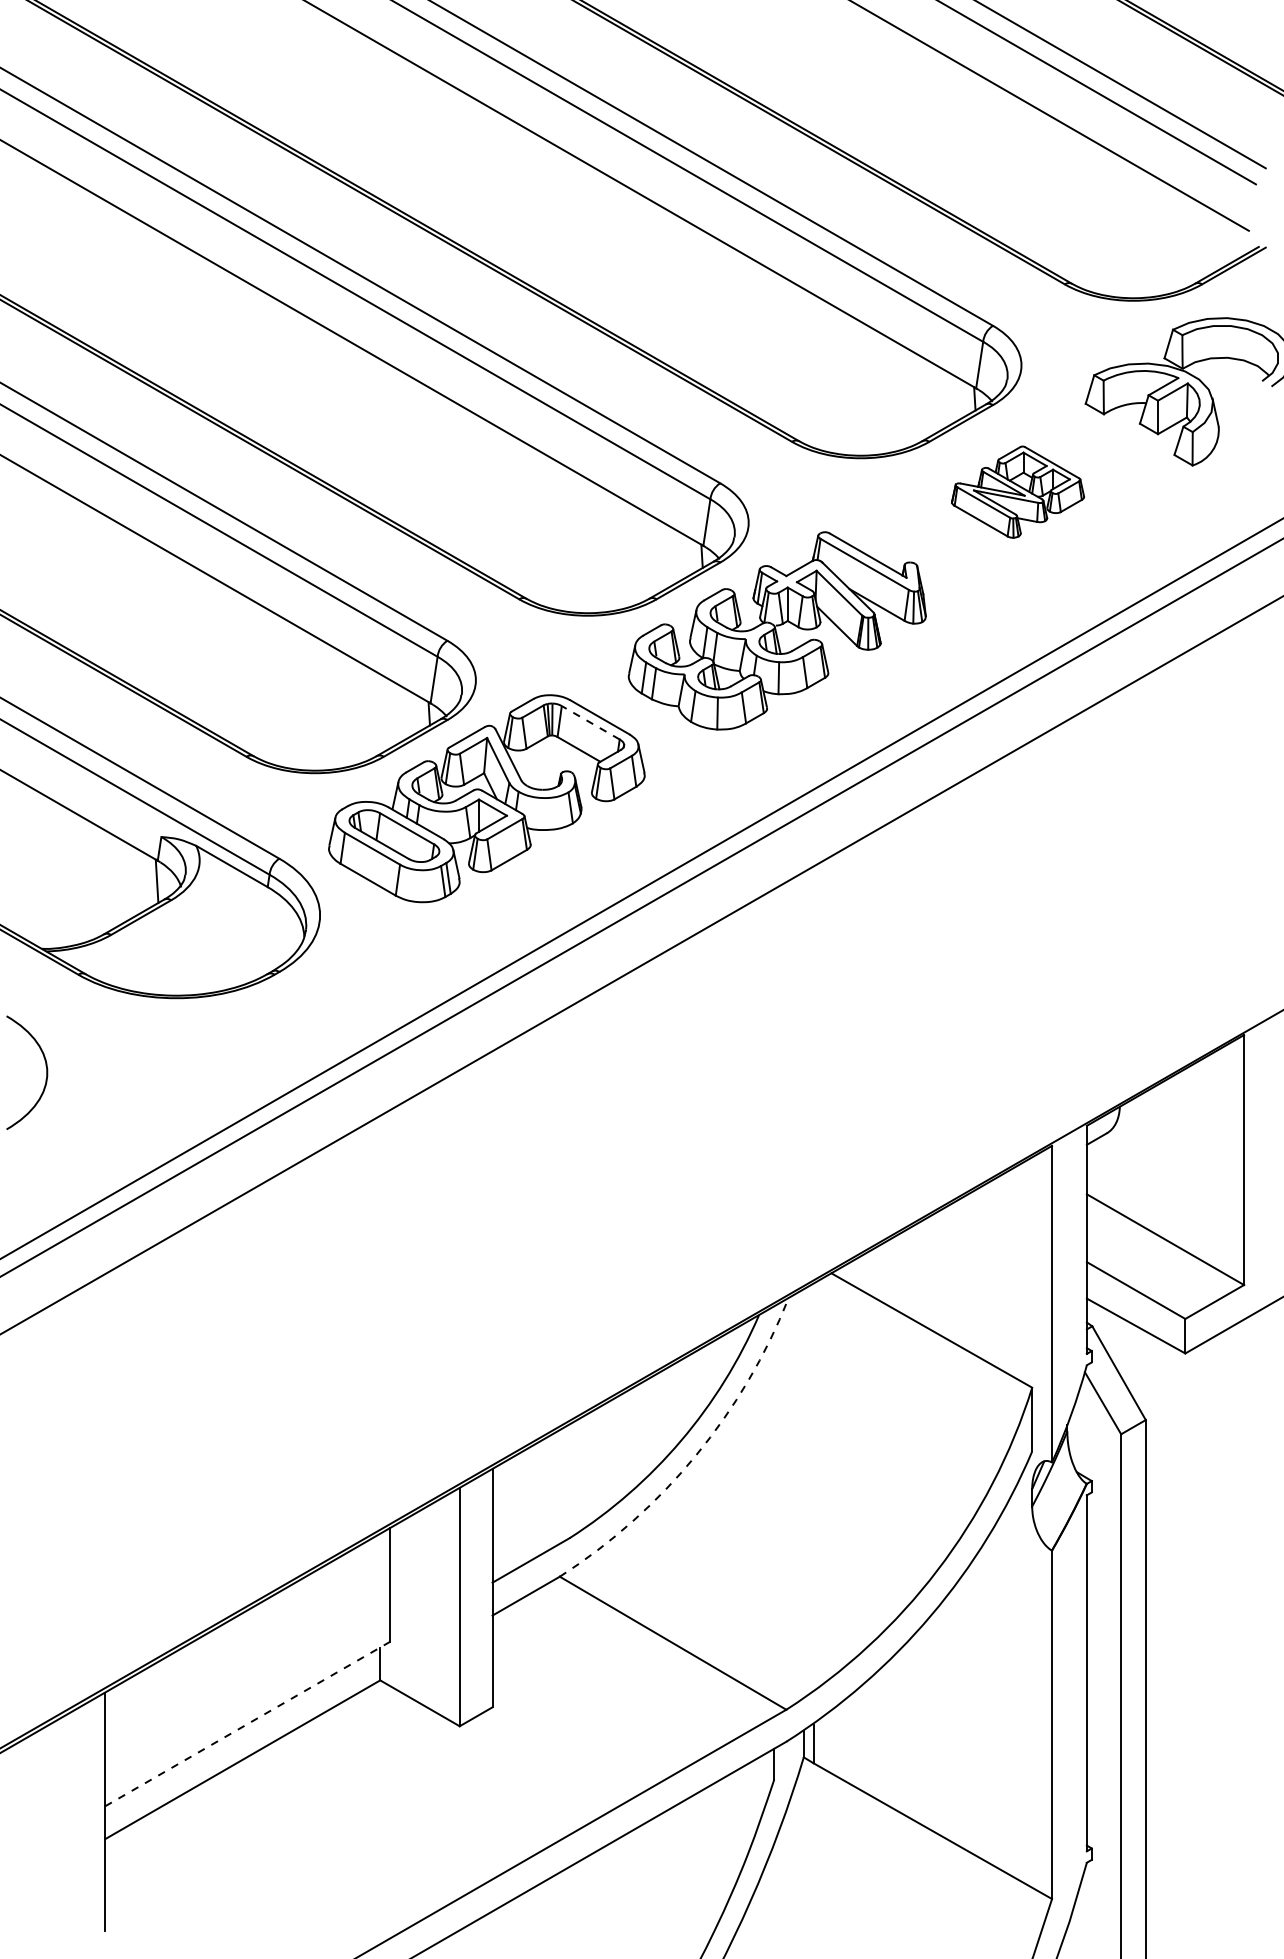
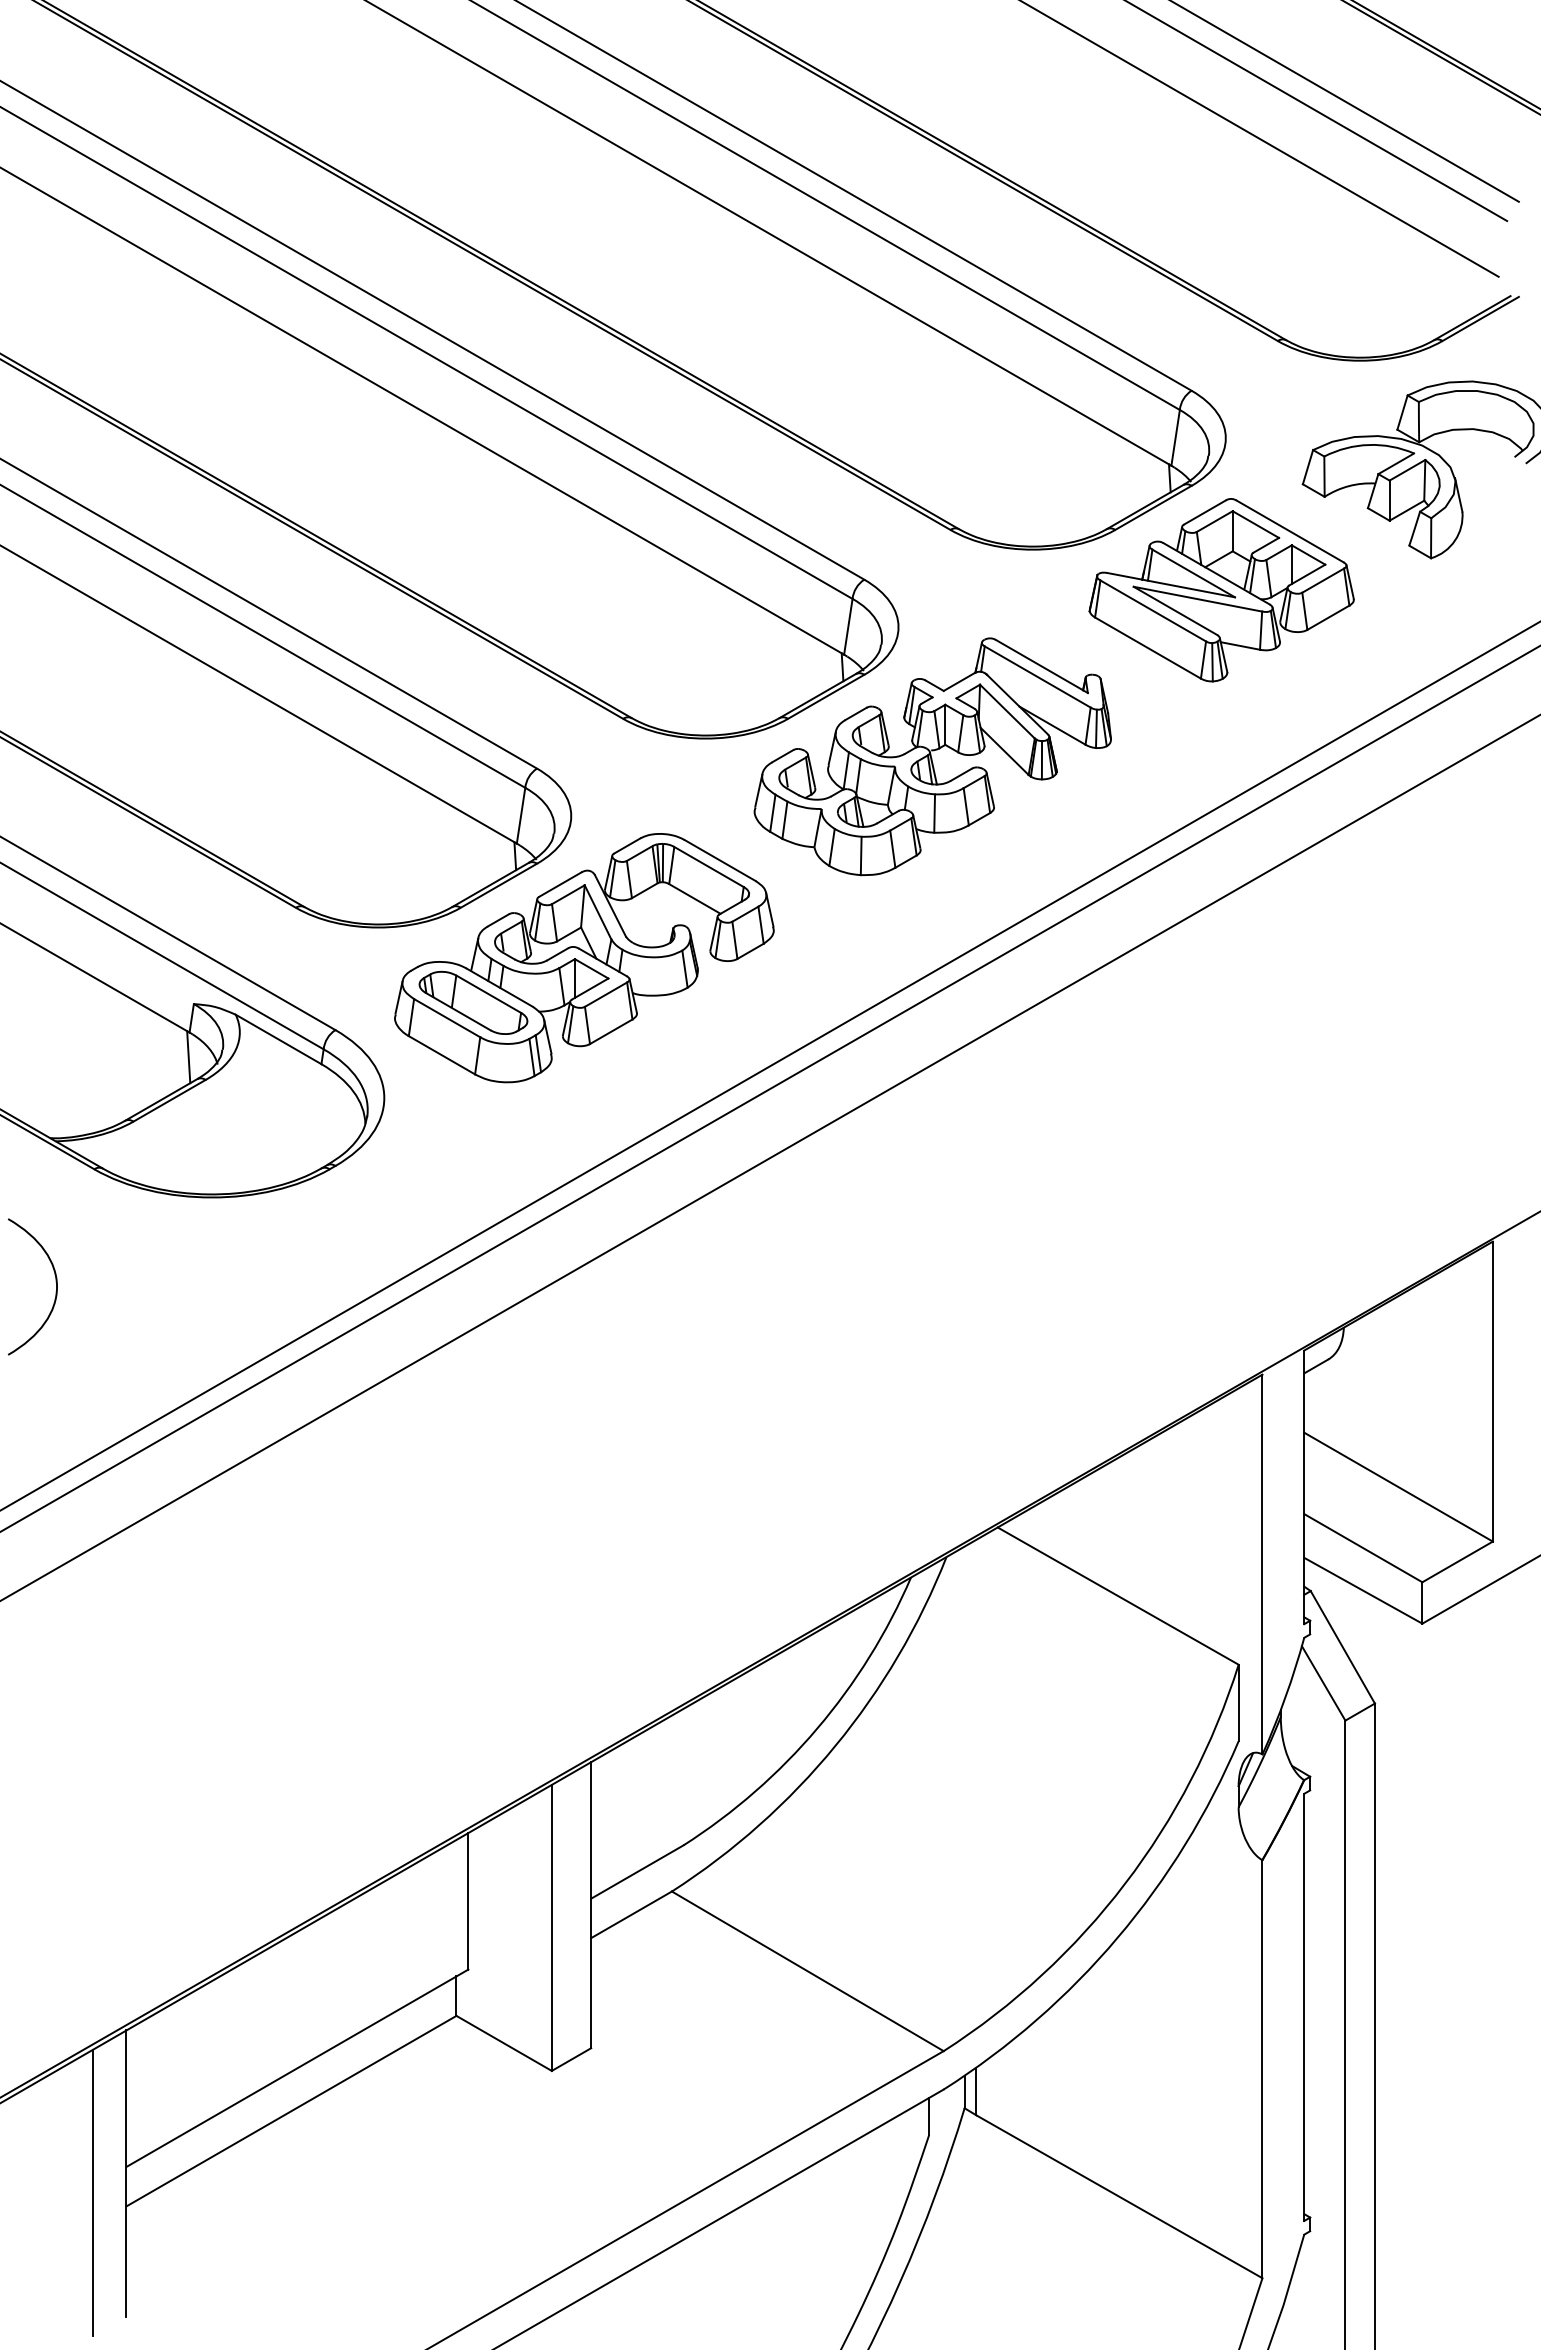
part: (1017, 492) -> (1221, 590), size x1.67
line: (590, 722) -> (708, 866), dashed -> solid
arc: (696, 1455) -> (835, 1745), dashed -> solid
line: (247, 1724) -> (297, 2068), dashed -> solid
line: (76, 1827) -> (92, 2192), added

